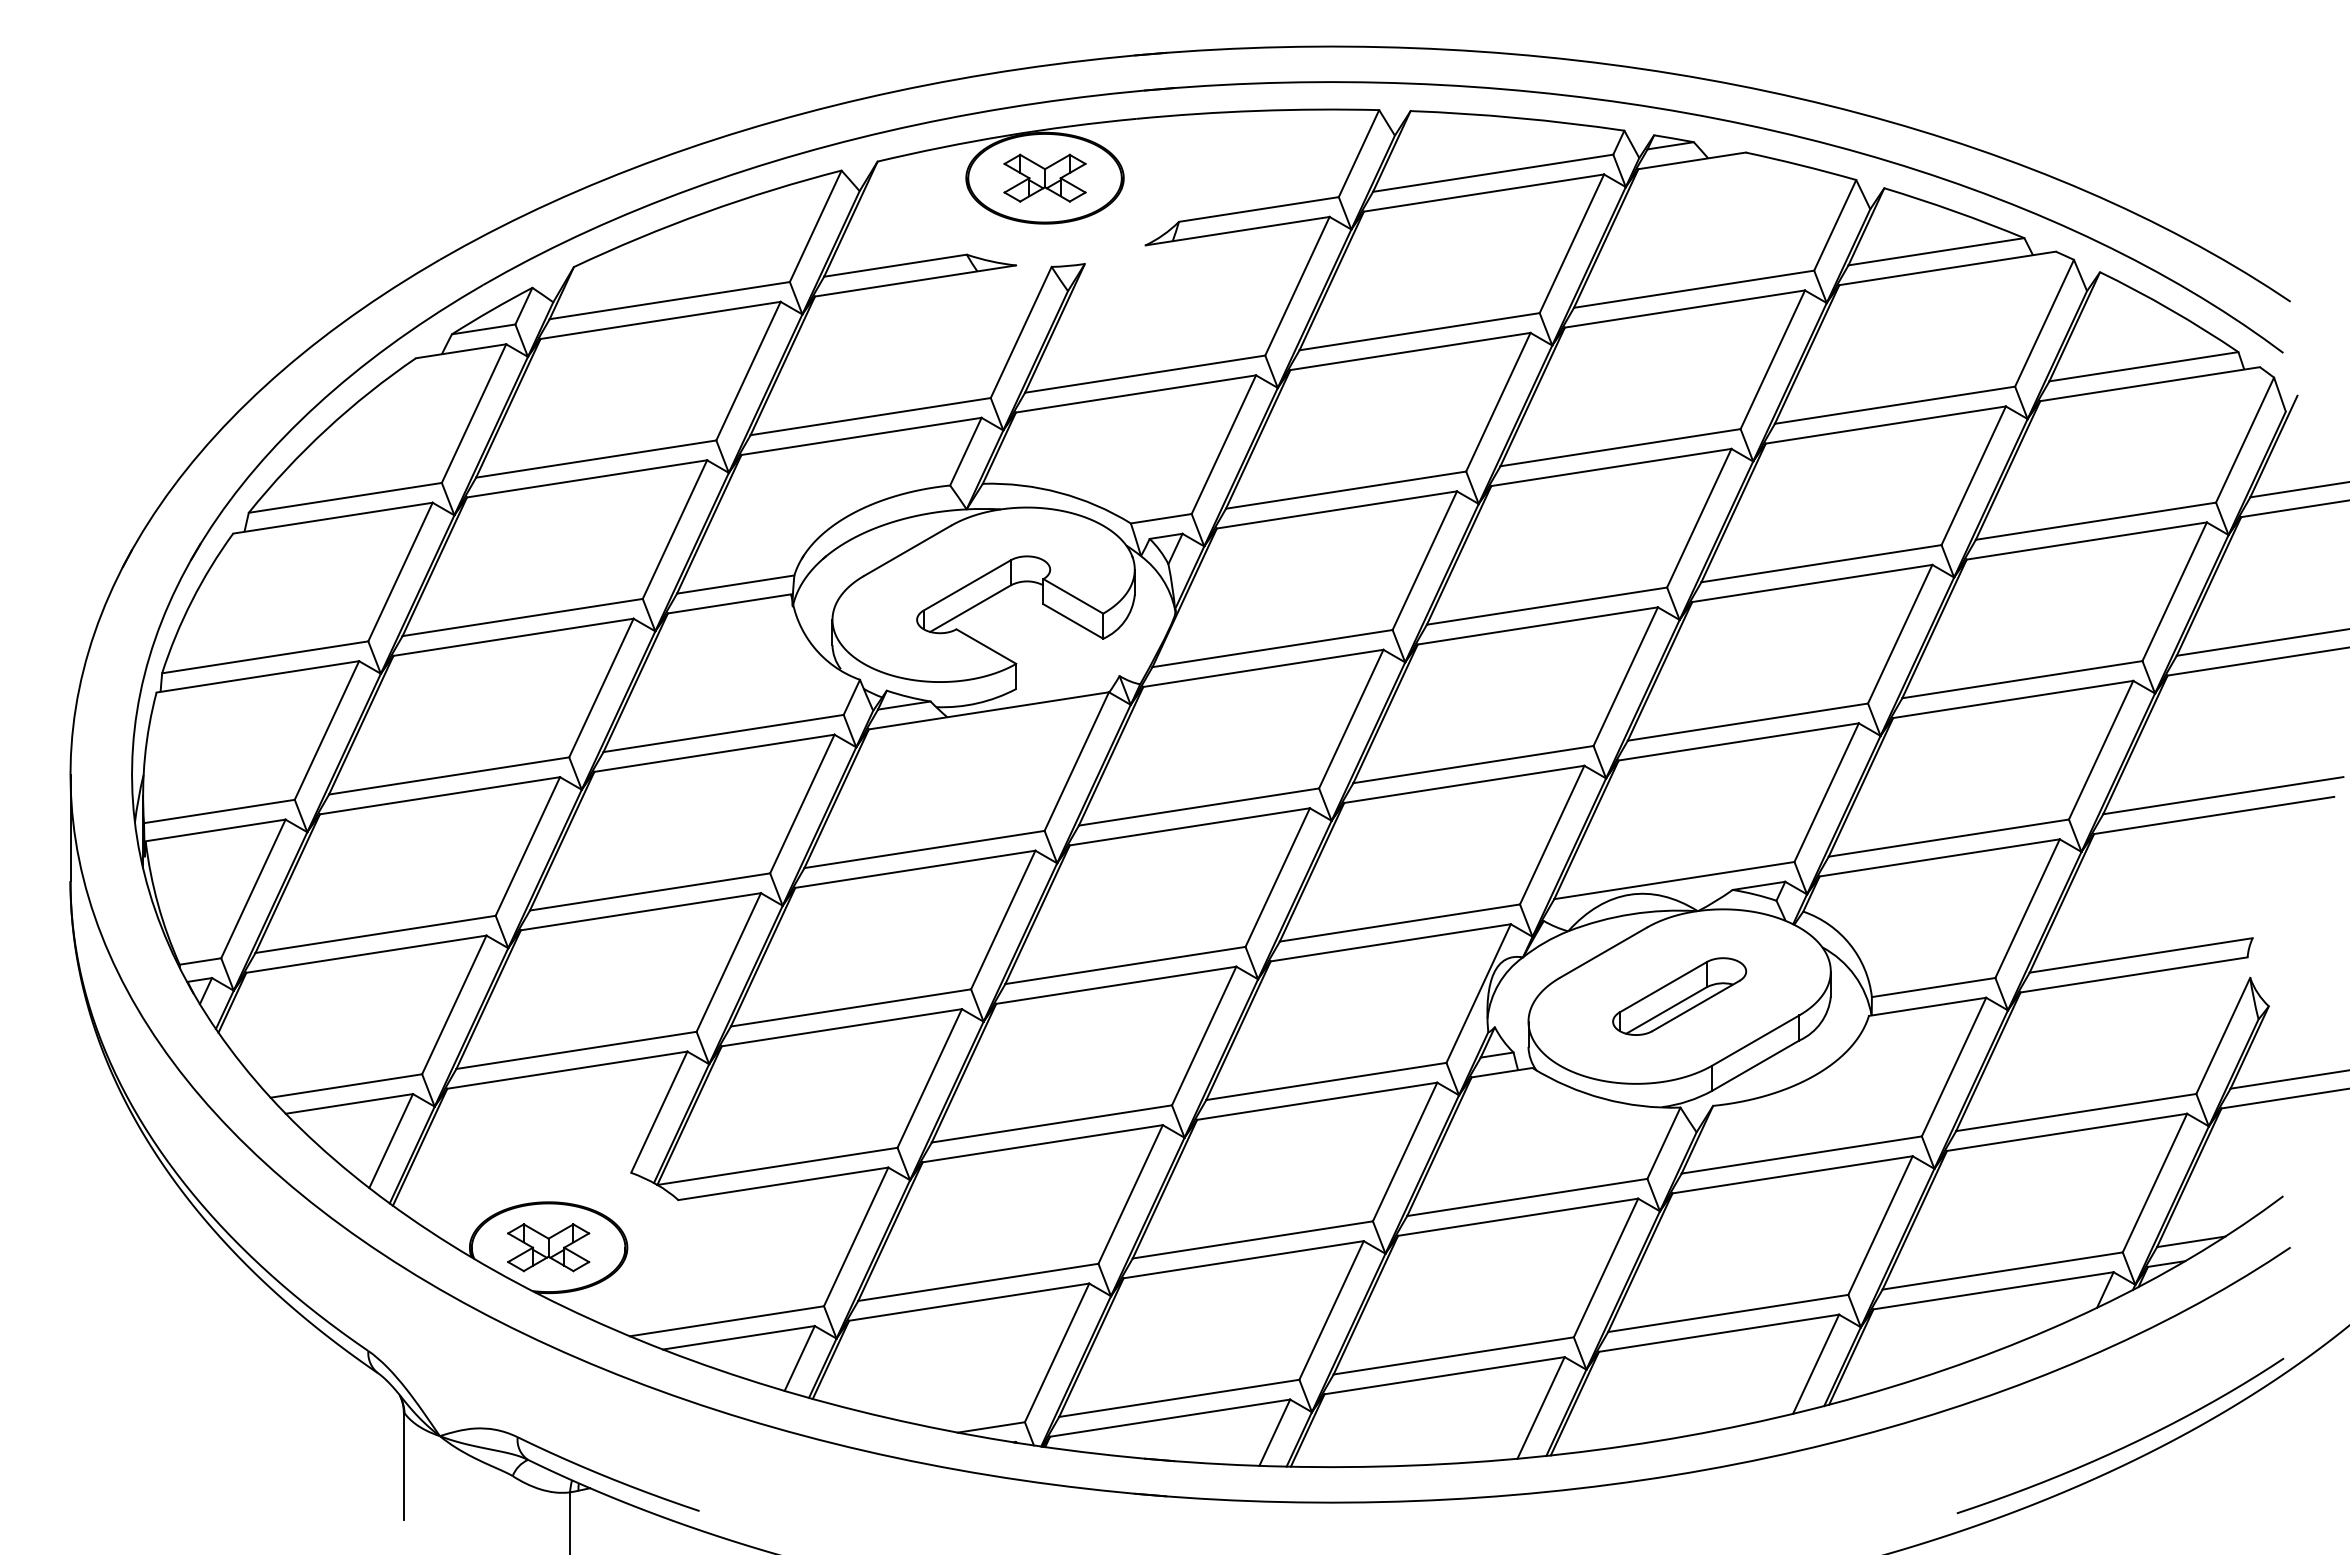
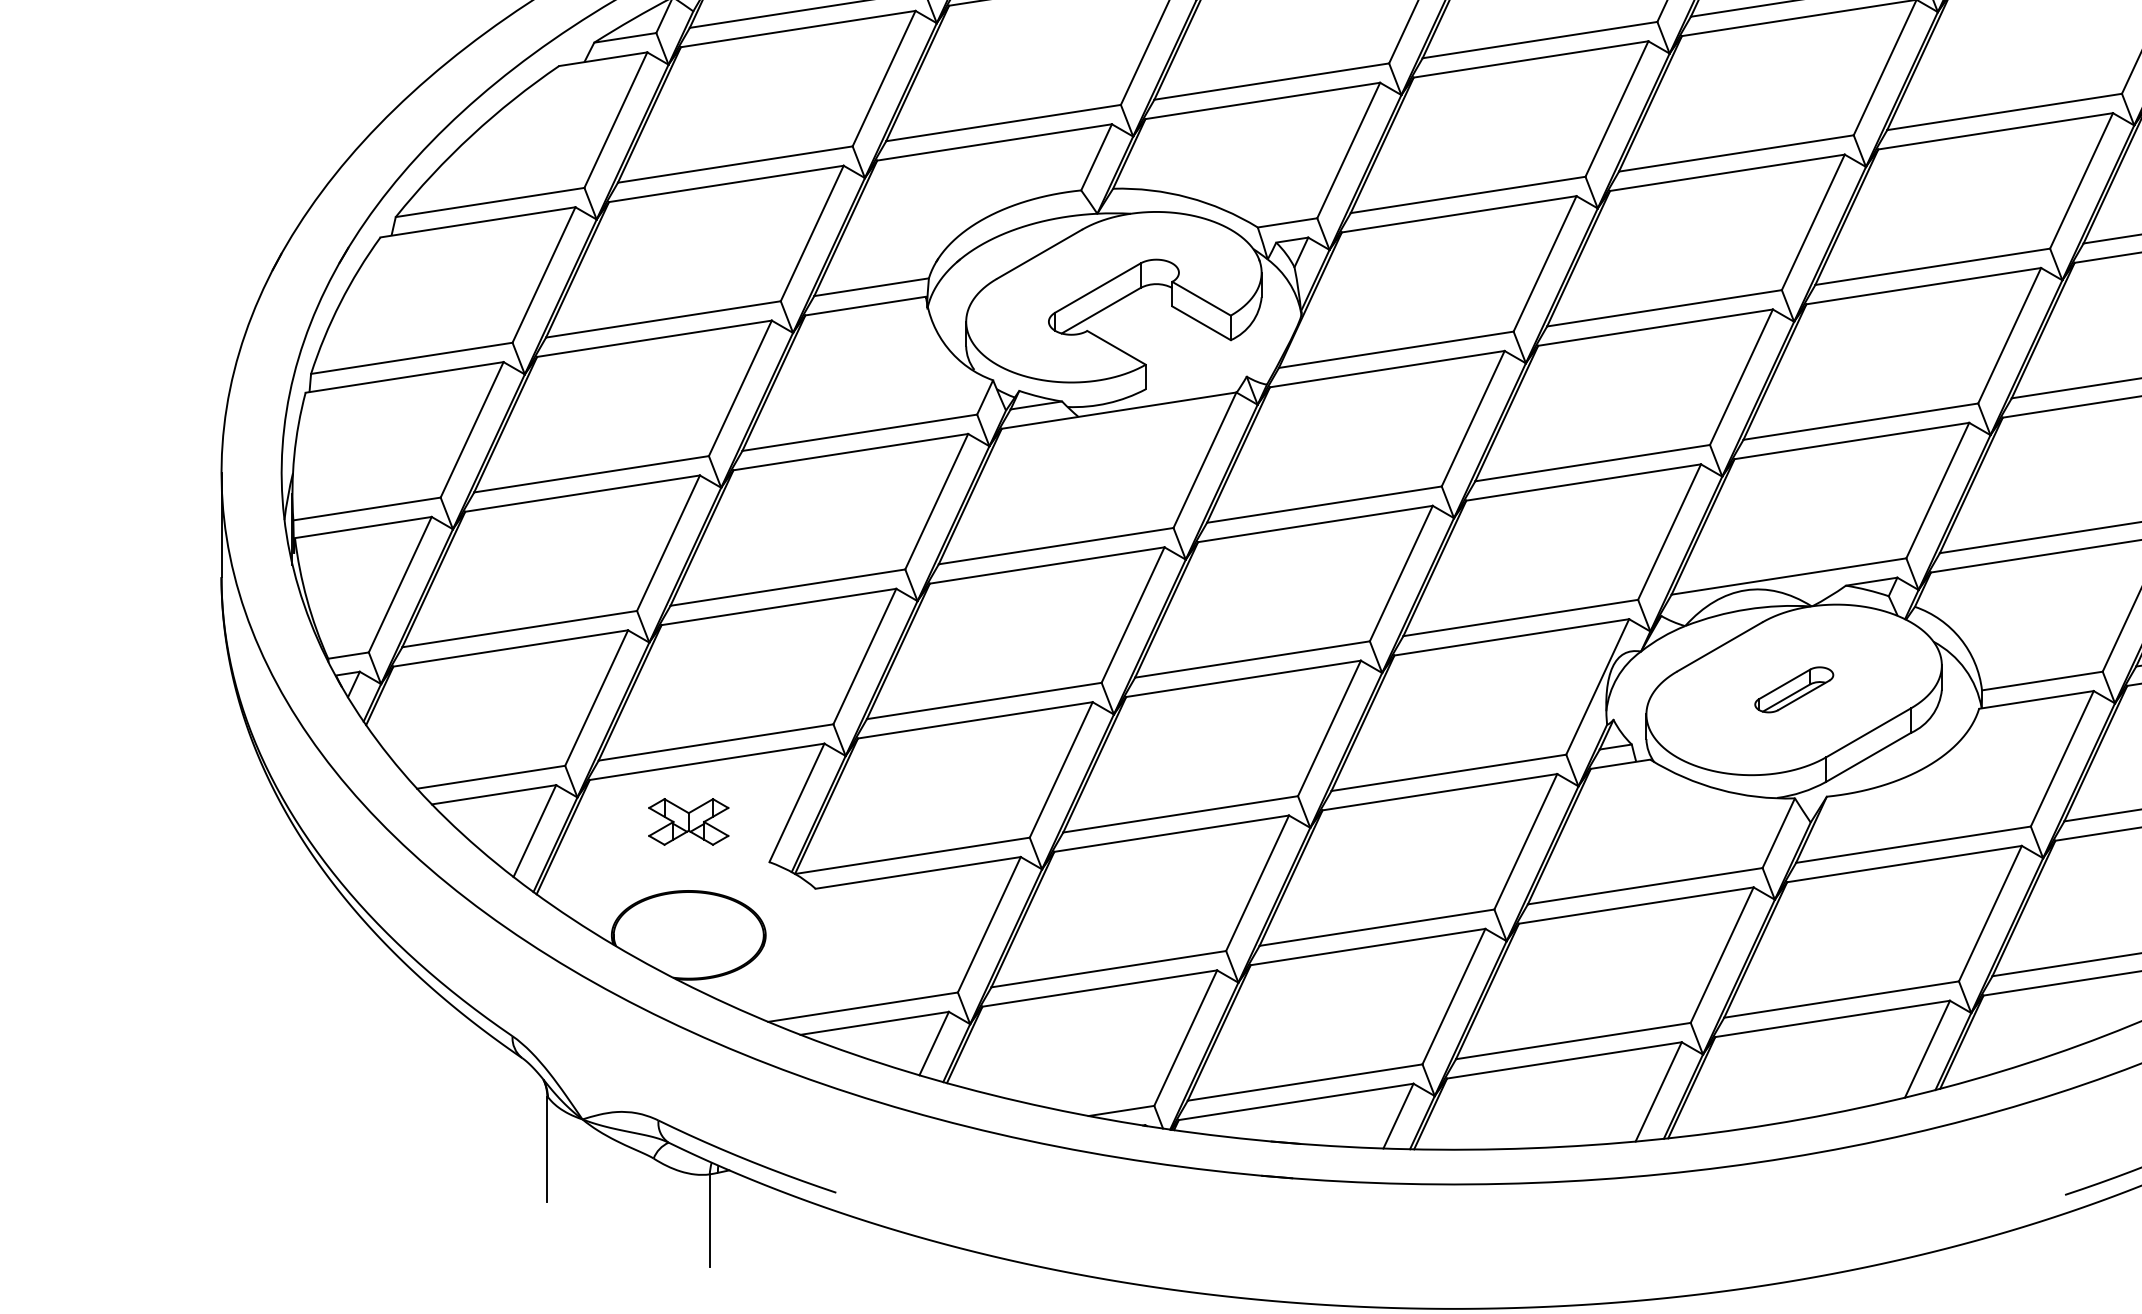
part: (1679, 996) -> (1793, 689), size x0.6
part: (548, 1247) -> (688, 821), moved

